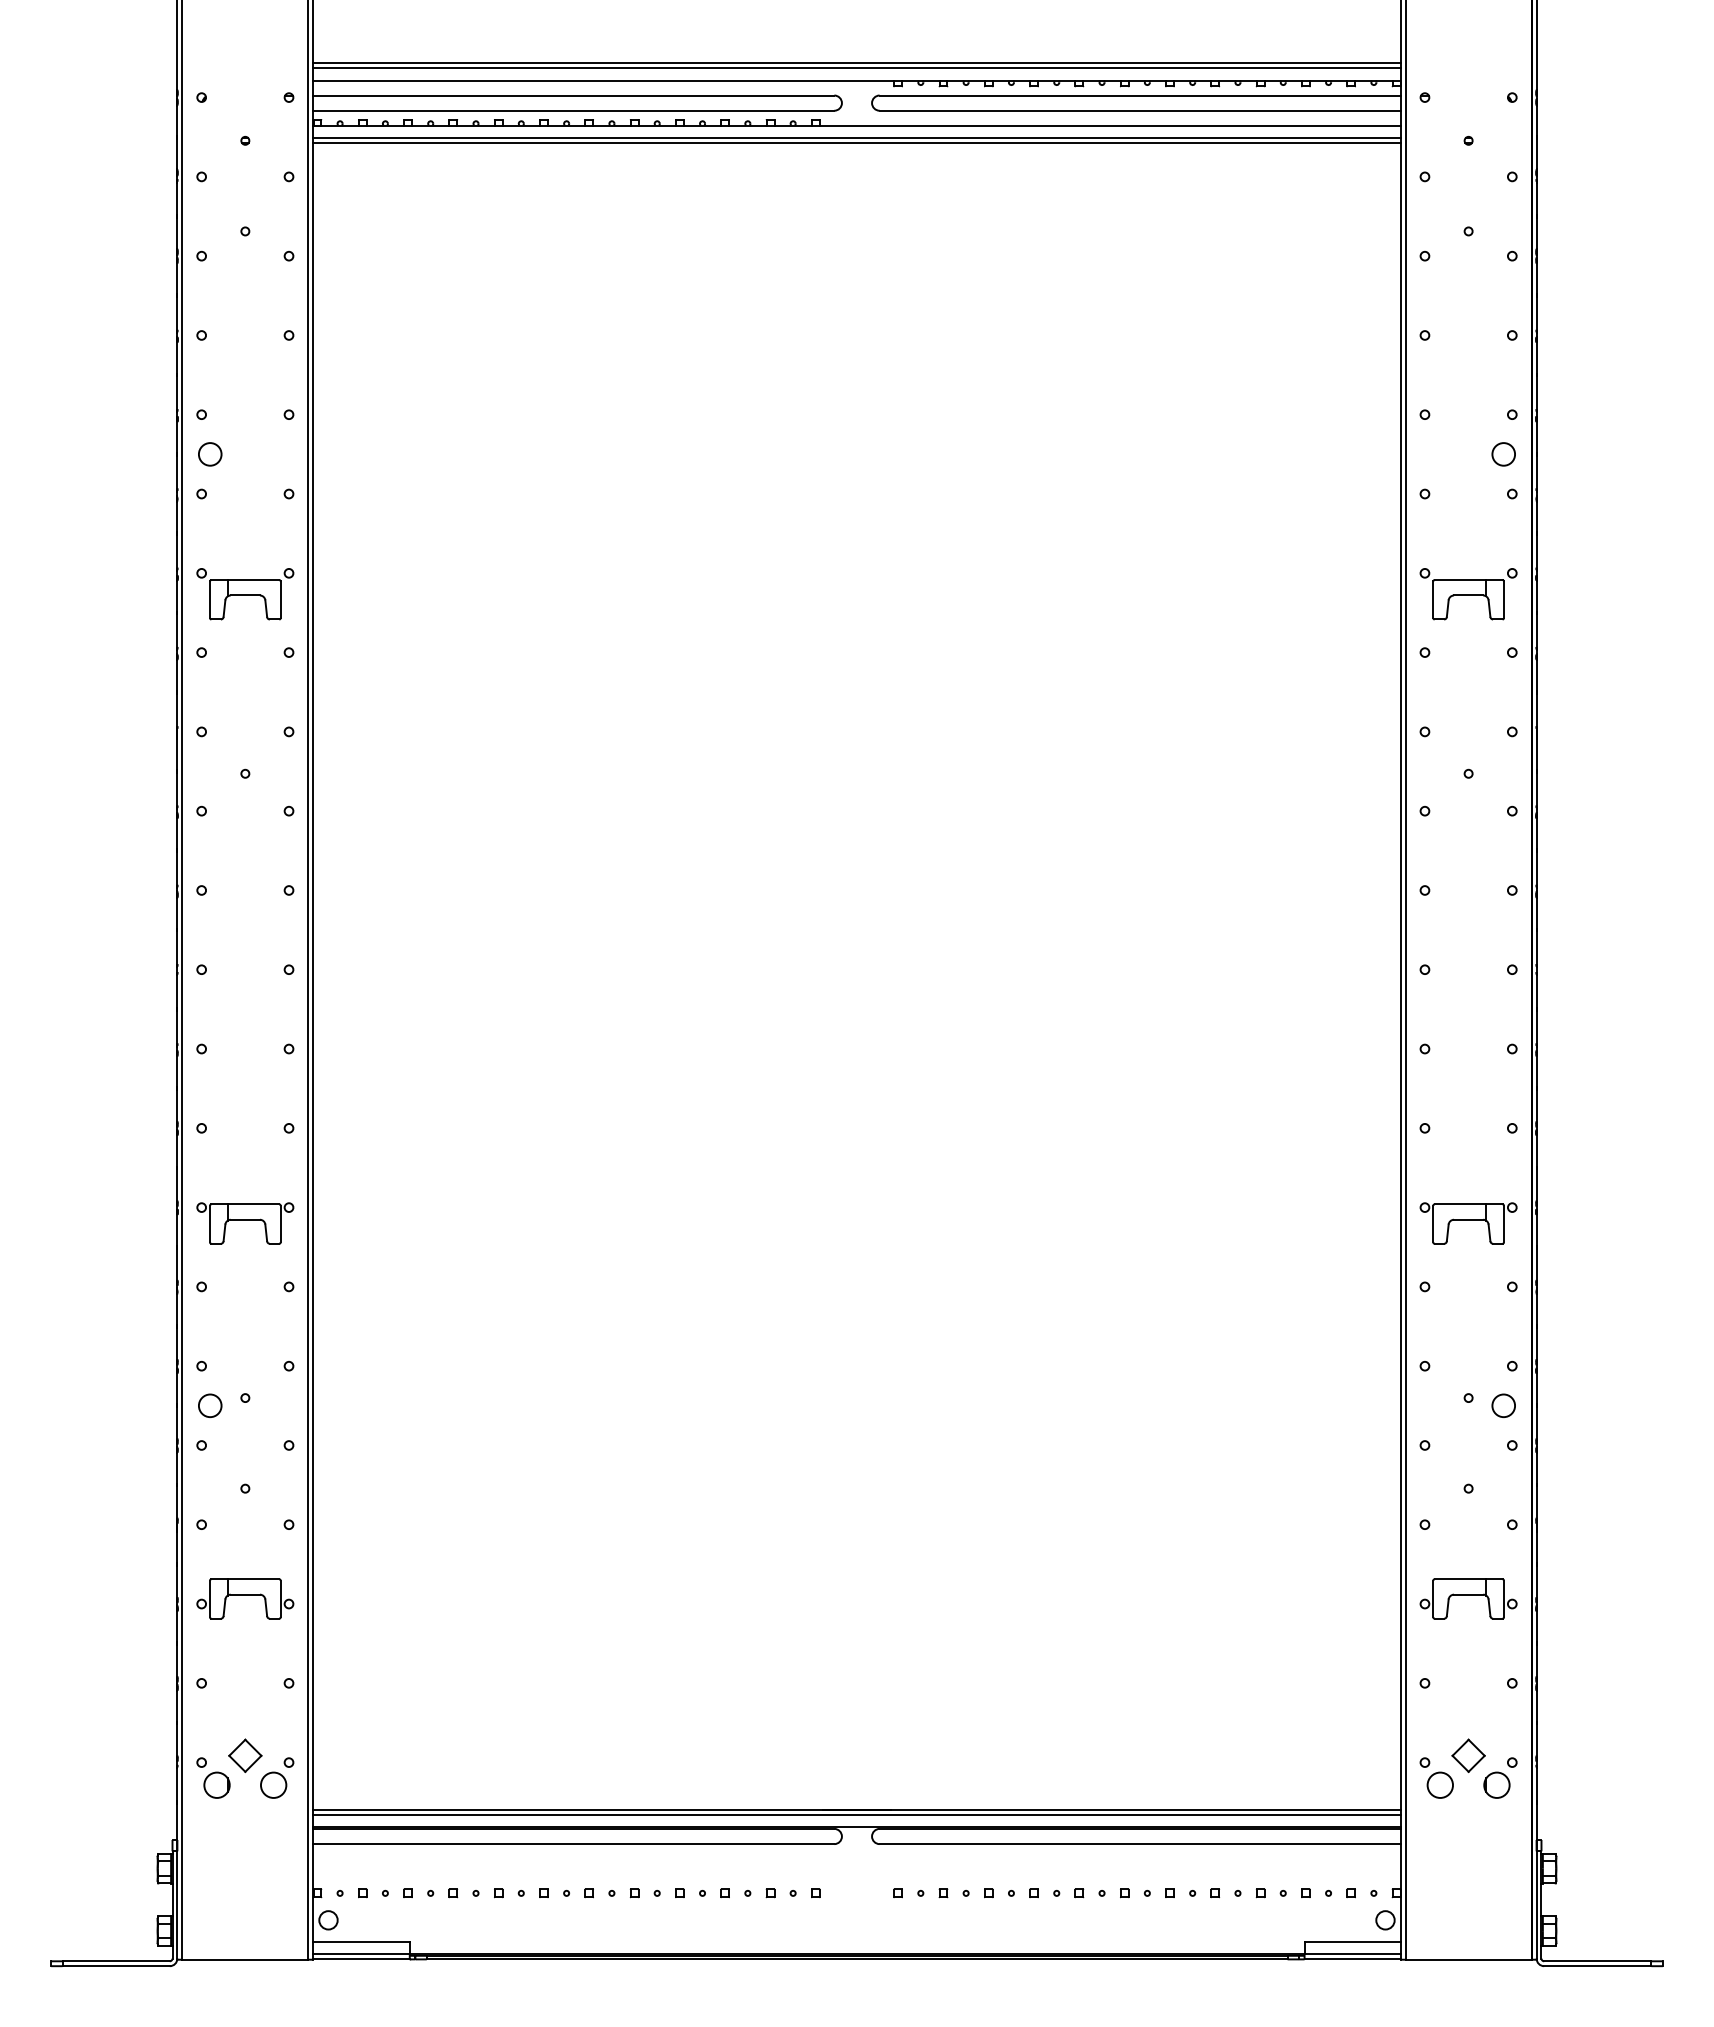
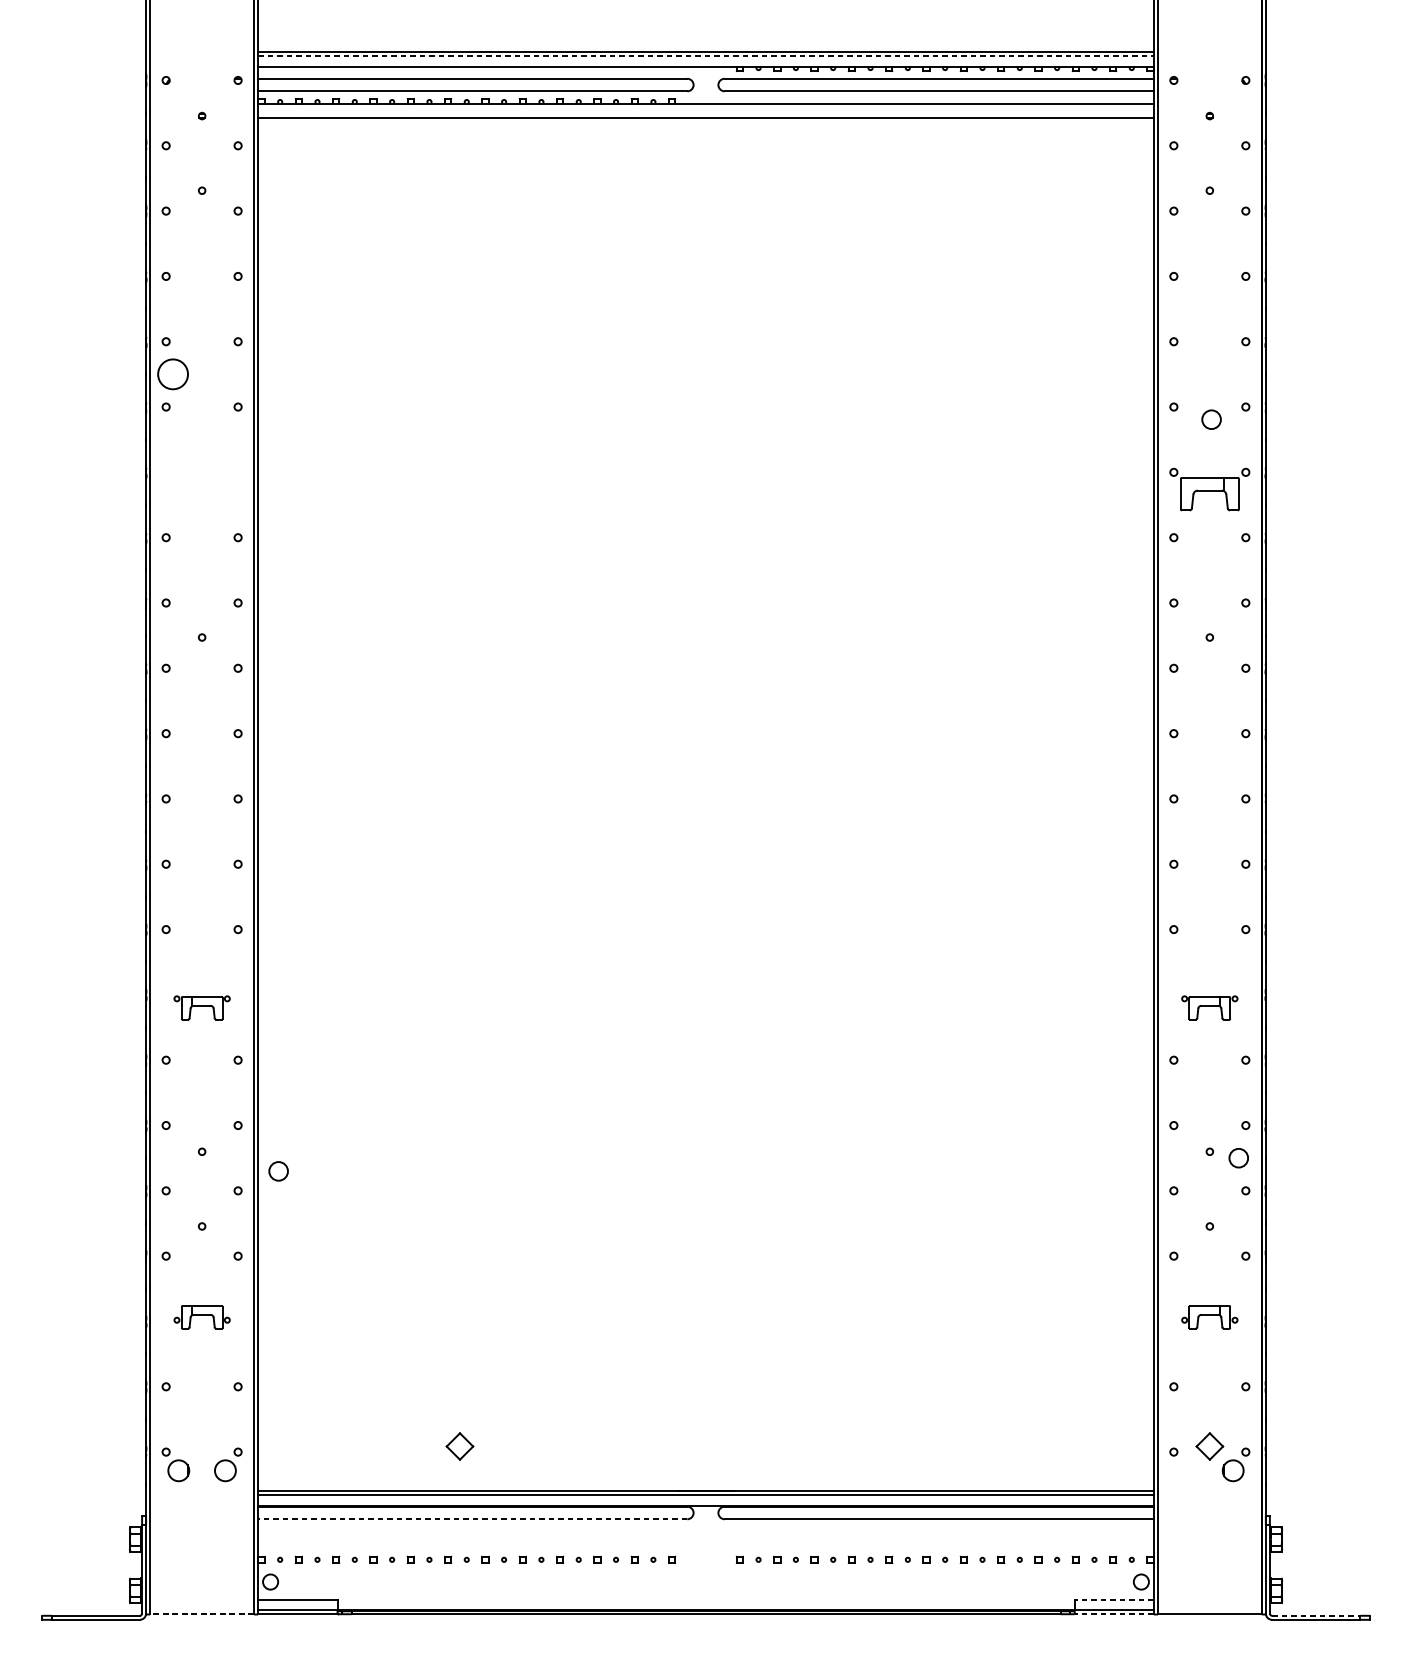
line: (856, 68) -> (705, 56), solid -> dashed
line: (856, 137) -> (705, 113), removed
circle: (210, 454) -> (173, 374), size x1.6
circle: (1503, 454) -> (1211, 419), moved
part: (245, 594) -> (202, 489), removed
part: (245, 1223) -> (202, 1007), size x0.7
part: (1468, 1223) -> (1209, 1007), size x0.7
circle: (210, 1405) -> (278, 1171), moved
part: (245, 1598) -> (202, 1316), size x0.7
part: (1468, 1598) -> (1209, 1316), size x0.7
part: (245, 1755) -> (460, 1446), moved
circle: (1439, 1784) -> (1185, 1470), removed
line: (573, 1844) -> (472, 1519), solid -> dashed
line: (1352, 1942) -> (1114, 1600), solid -> dashed
line: (244, 1959) -> (201, 1614), solid -> dashed
line: (1352, 1959) -> (1114, 1614), solid -> dashed
line: (1597, 1961) -> (1316, 1615), solid -> dashed

